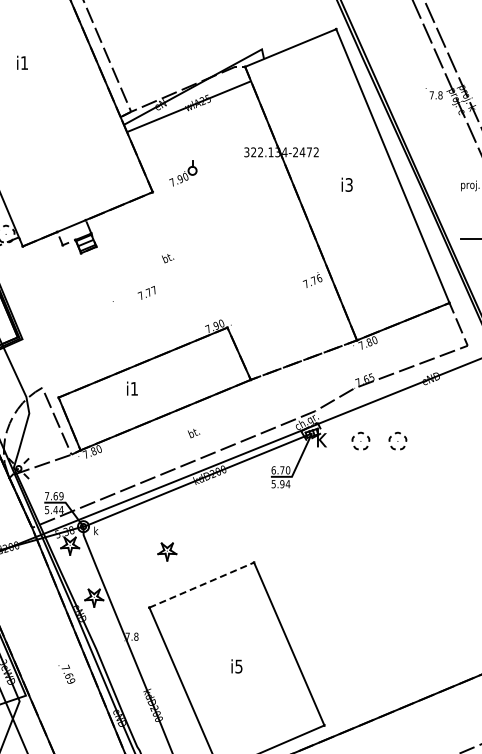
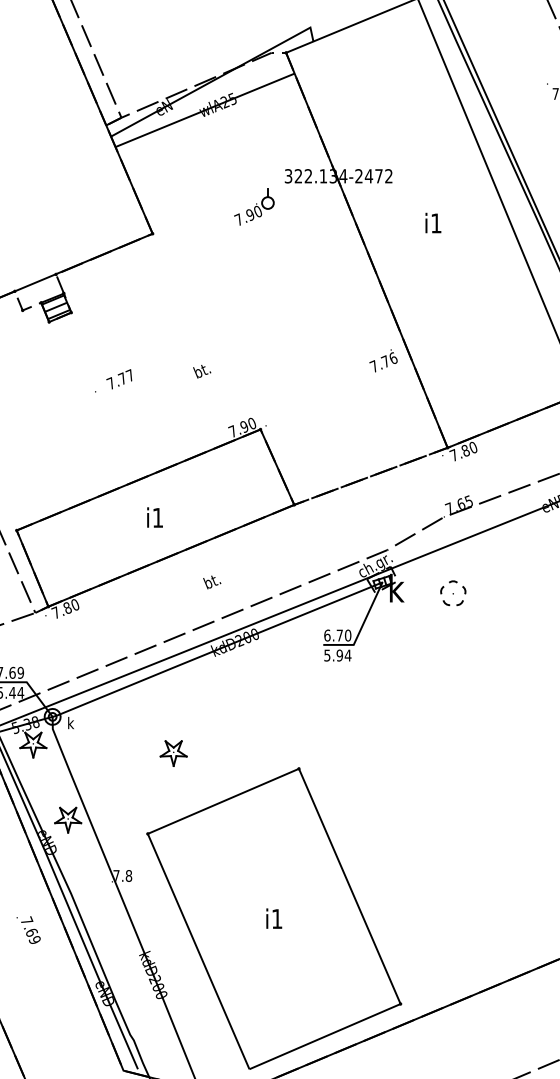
part: (183, 173) -> (254, 206), moved
text: (348, 184) -> (435, 222), i3 -> i1
text: (168, 258) -> (202, 371), moved
text: (146, 292) -> (119, 378), moved
text: (132, 388) -> (155, 517), moved
part: (397, 440) -> (506, 592), removed
line: (201, 585) -> (223, 801), dashed -> solid
text: (238, 666) -> (276, 918), i5 -> i1

